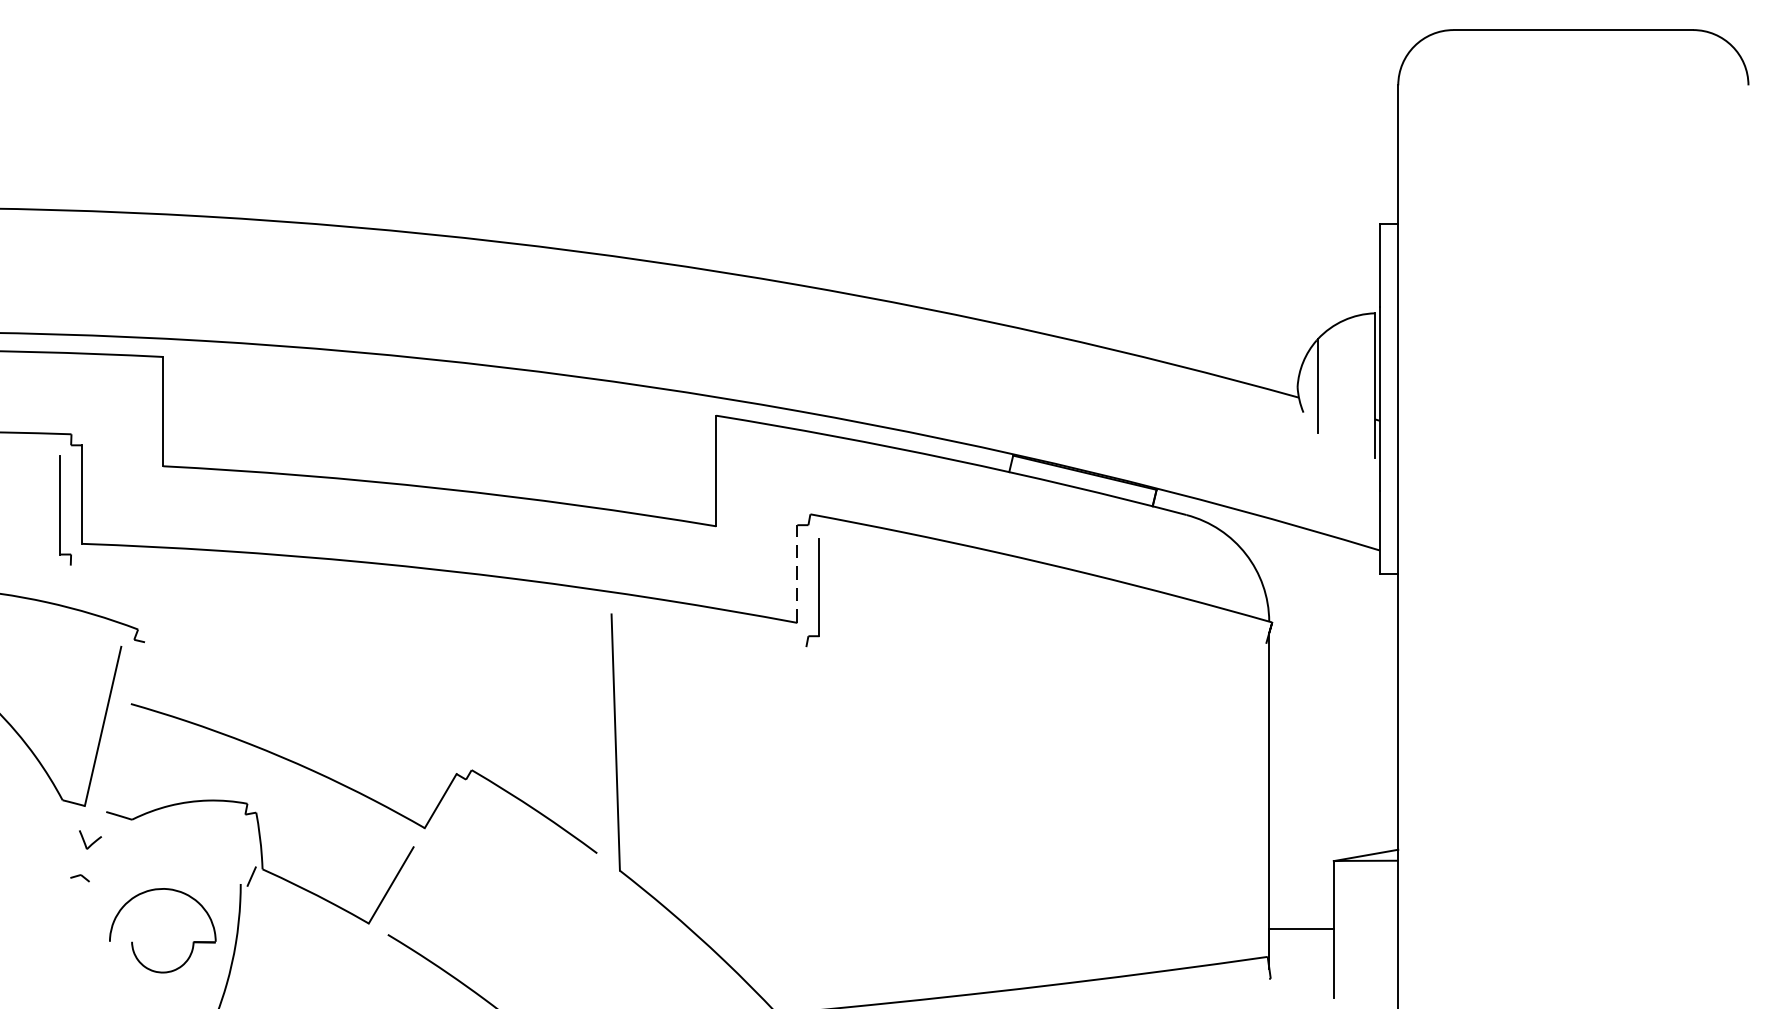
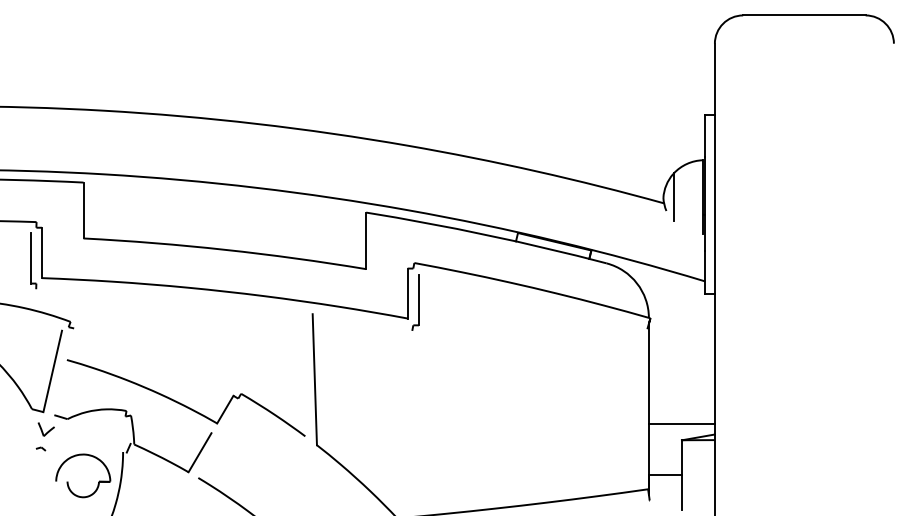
line: (797, 573) -> (407, 293), dashed -> solid
line: (1332, 830) -> (681, 424), added
part: (88, 839) -> (45, 429), size x1.43

